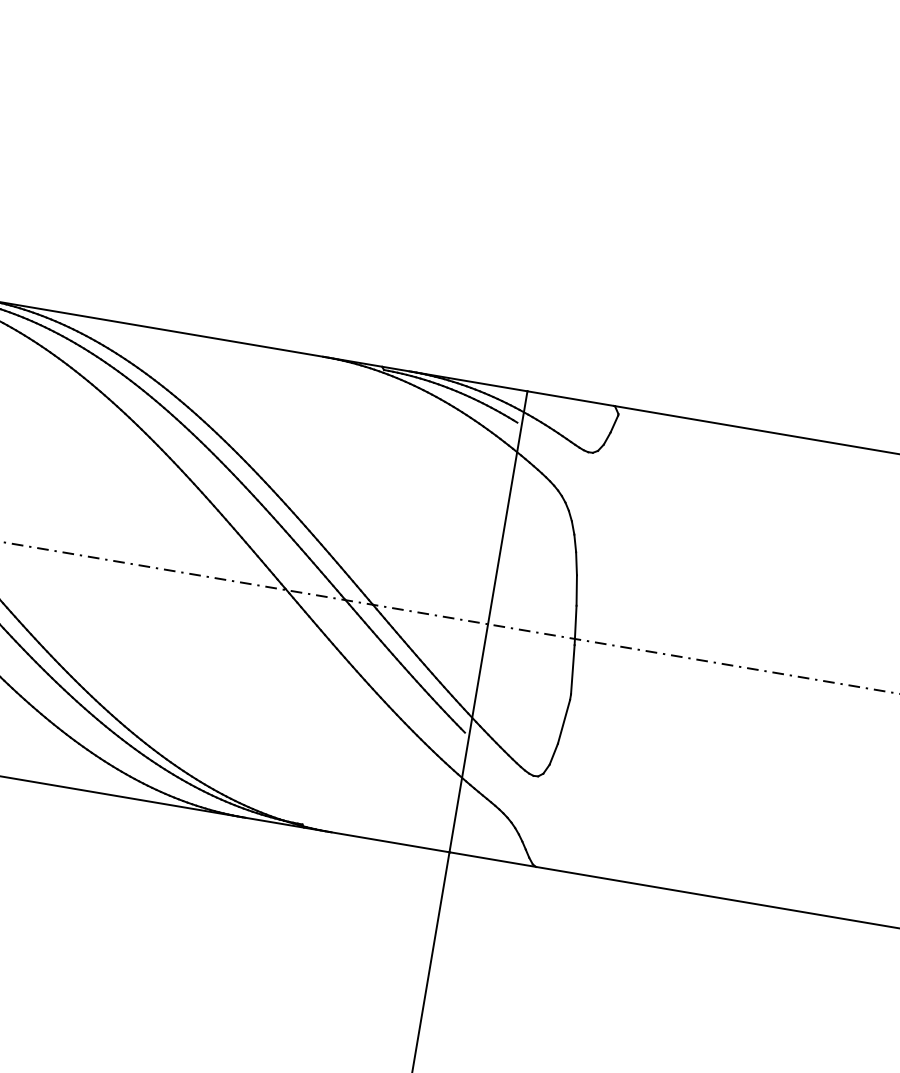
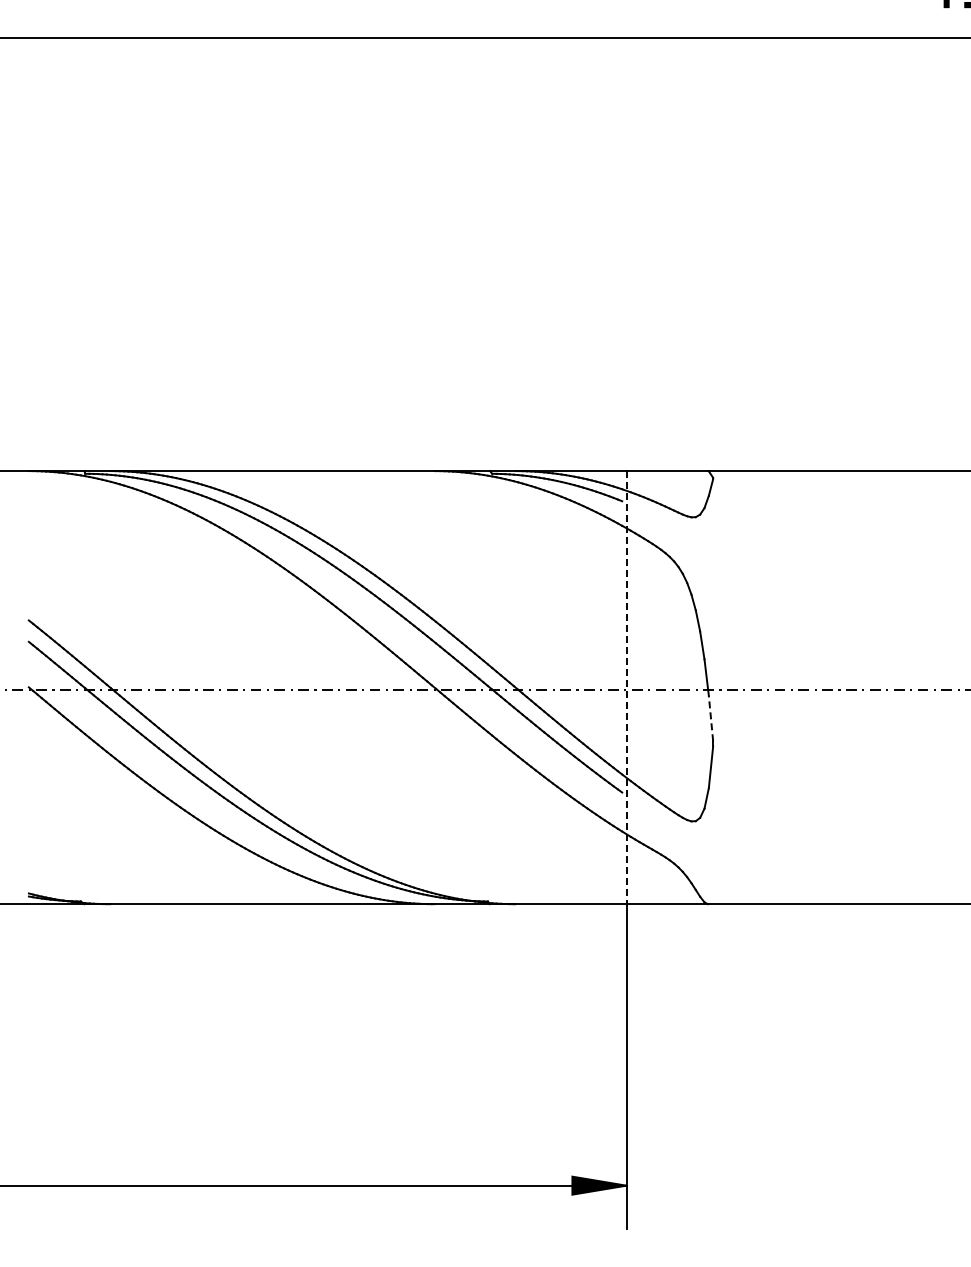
line: (488, 621) -> (626, 687), solid -> dashed
line: (572, 669) -> (710, 718), solid -> dashed

